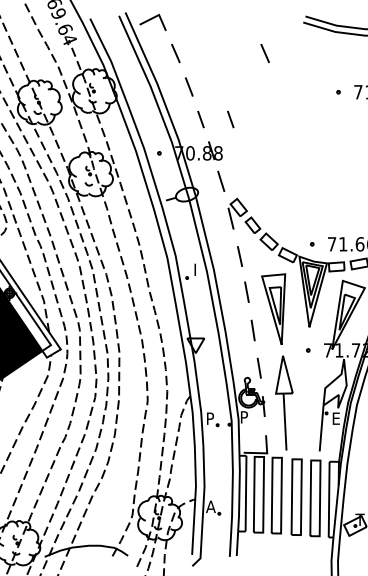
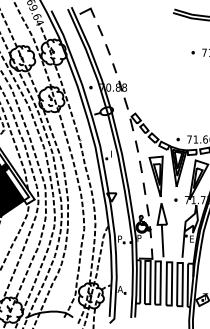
line: (265, 53) -> (151, 30), removed
line: (230, 119) -> (131, 68), removed

